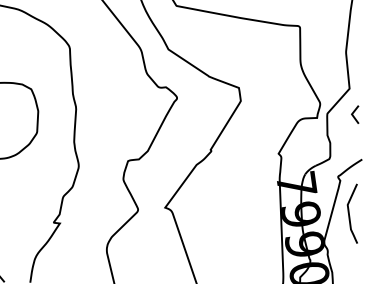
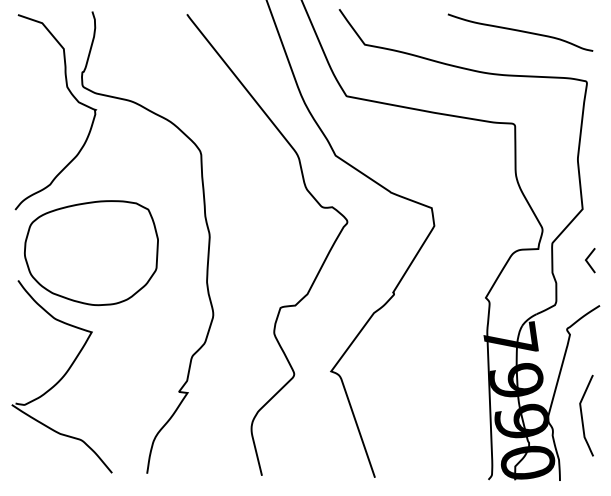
line: (353, 115) -> (588, 261), moved
curve: (349, 213) -> (582, 415), moved

